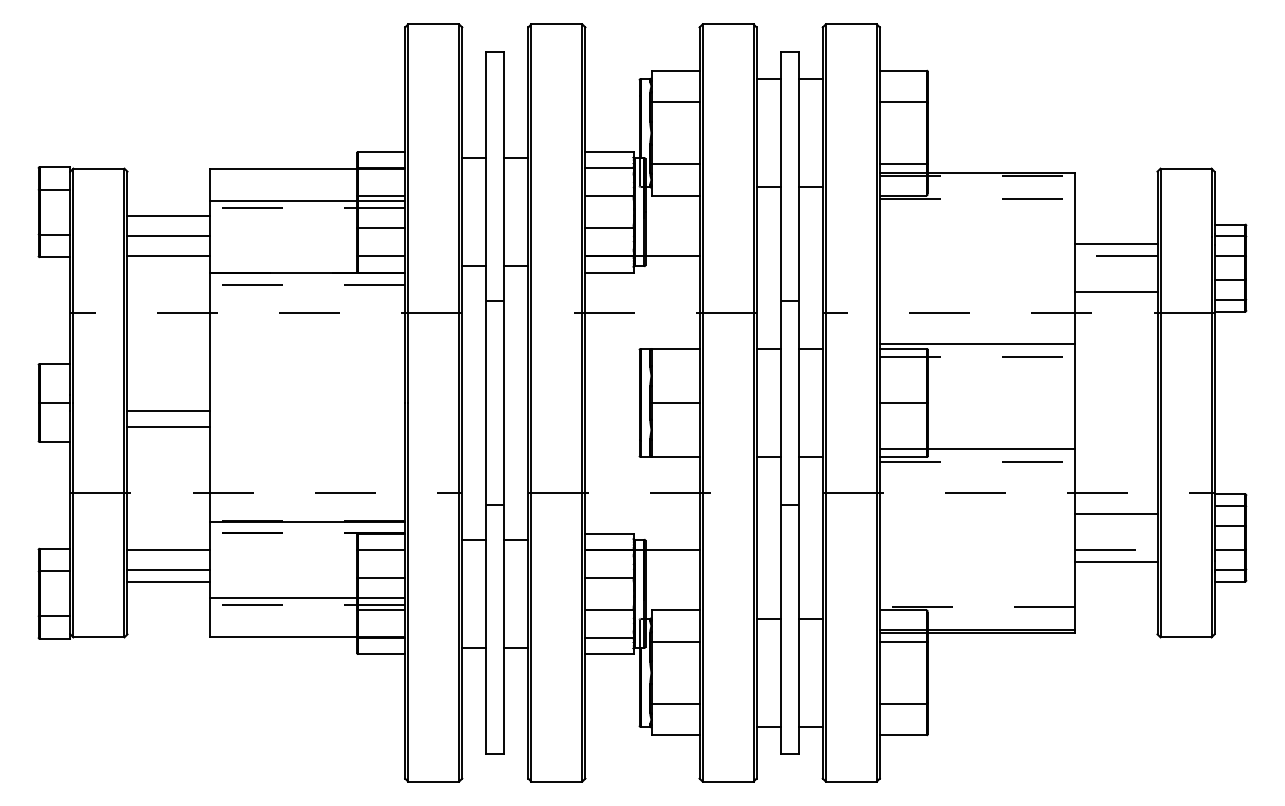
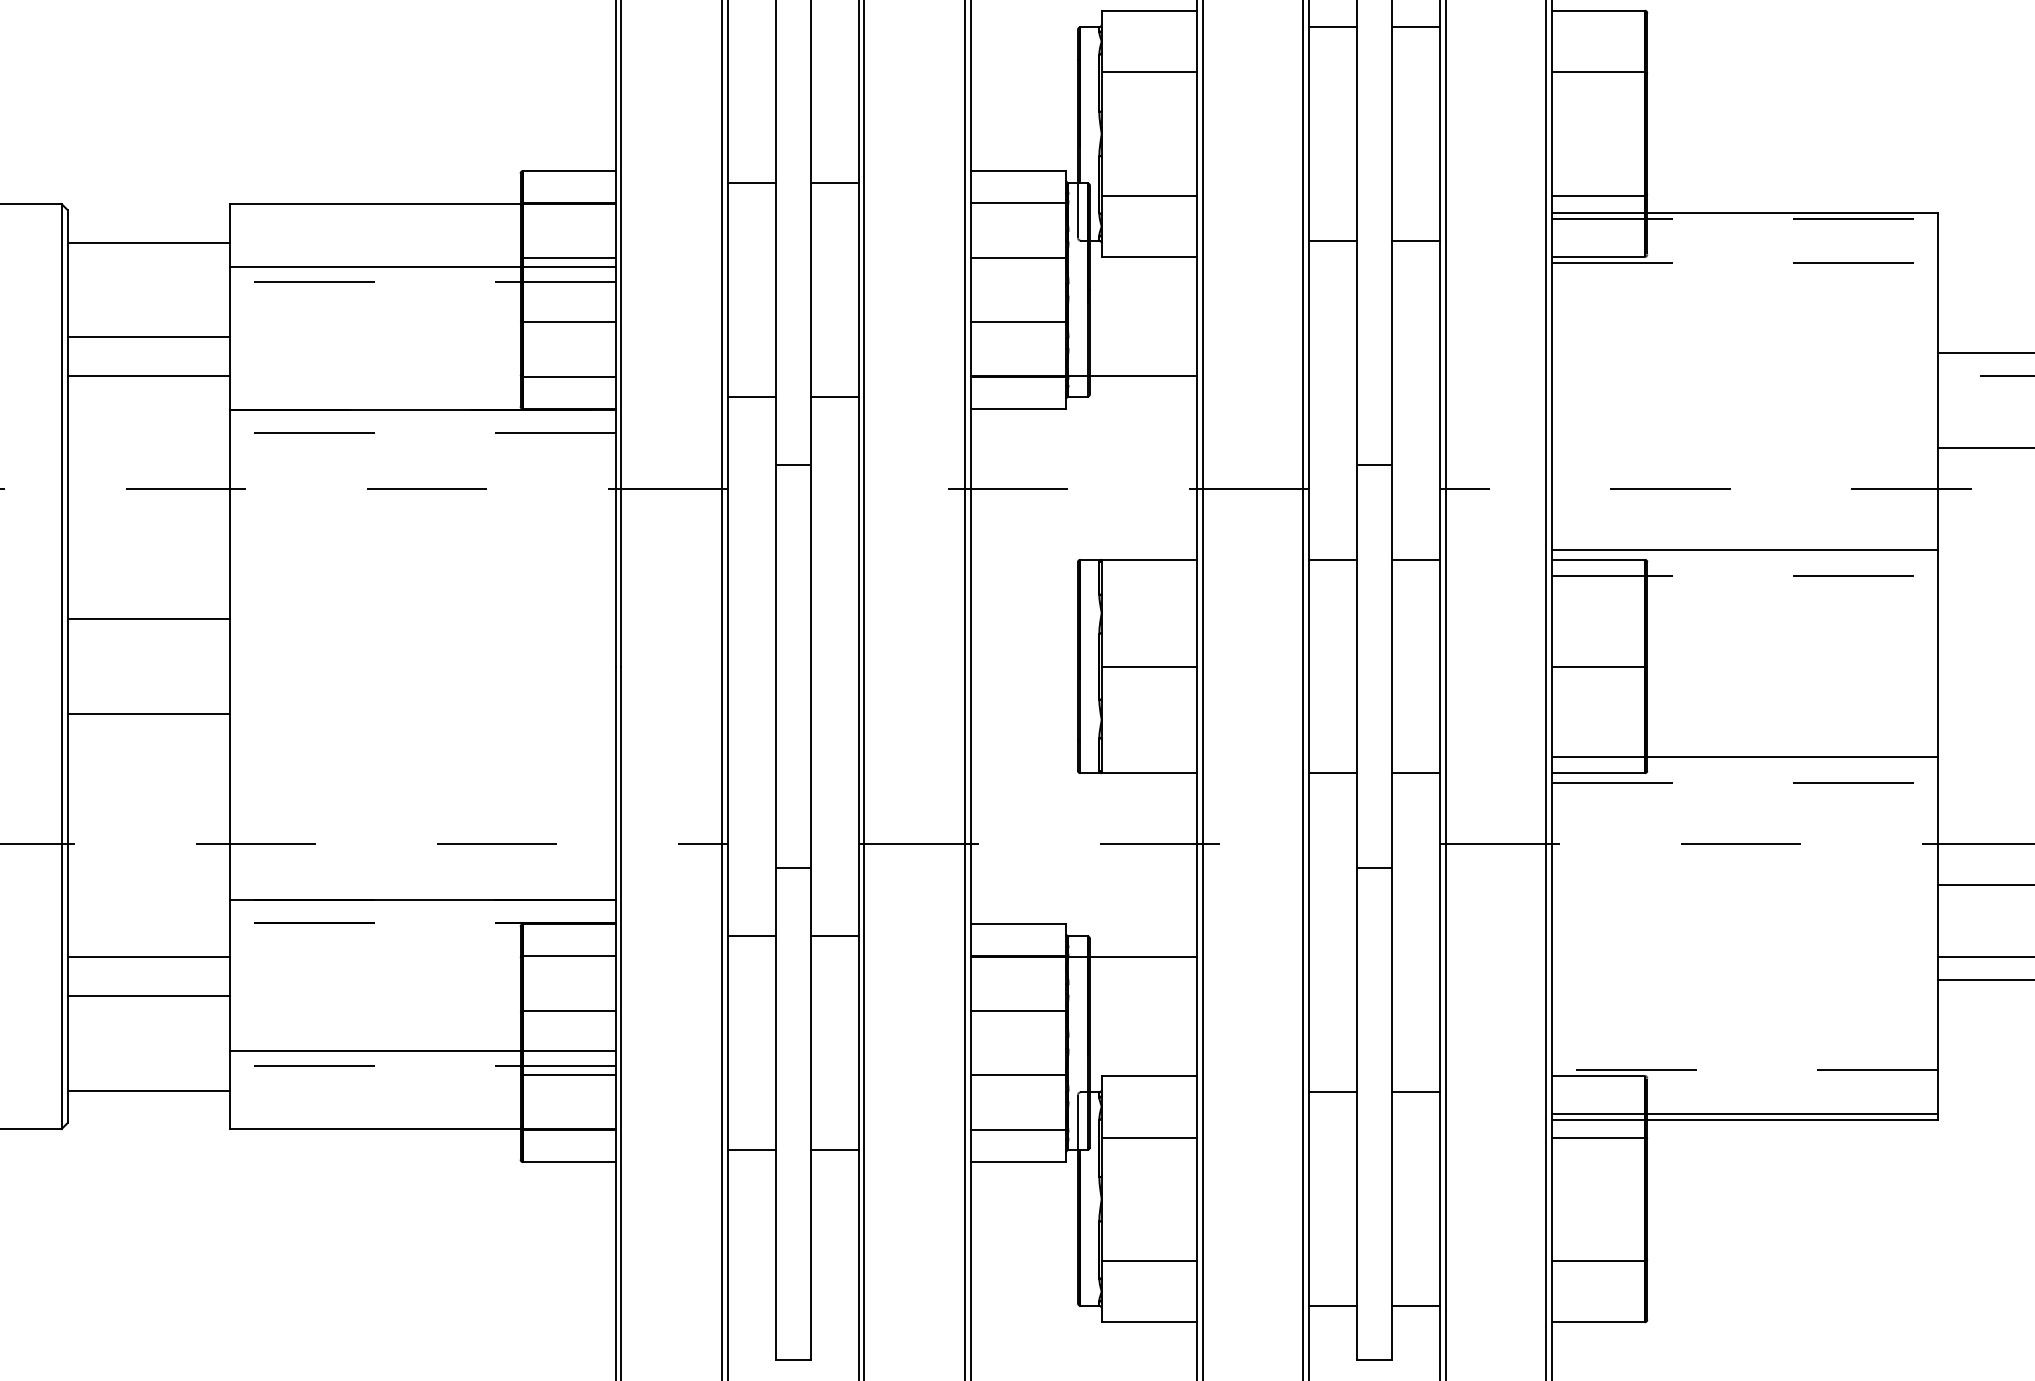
line: (168, 216) -> (148, 243), moved
line: (168, 411) -> (148, 620), moved
line: (168, 581) -> (148, 1089), moved

